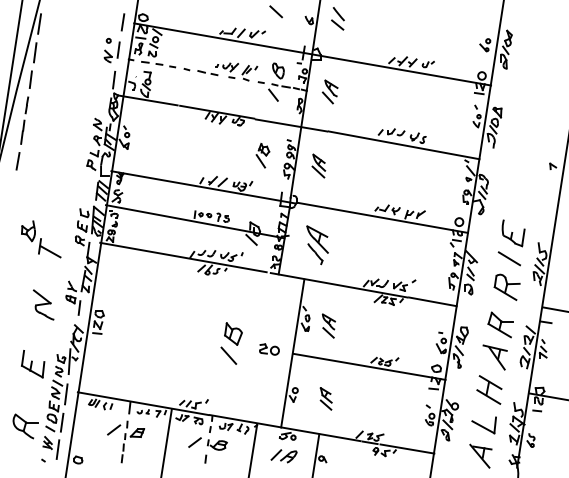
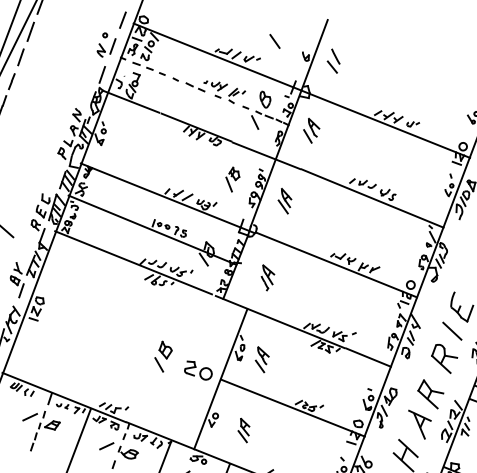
part: (316, 244) -> (266, 277), size x0.62
part: (231, 342) -> (163, 355), size x0.71
part: (269, 349) -> (198, 370), size x1.43

